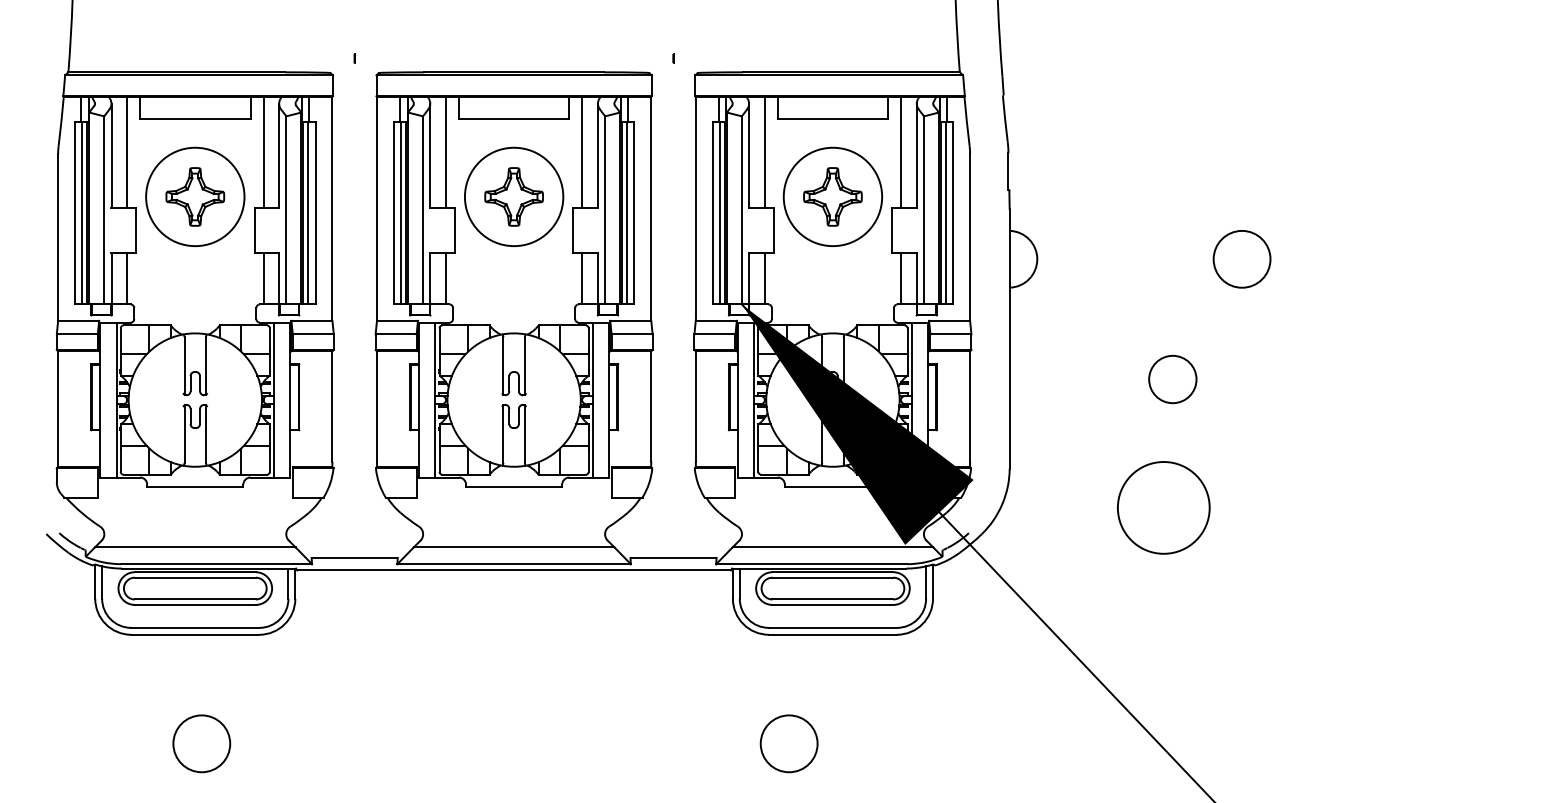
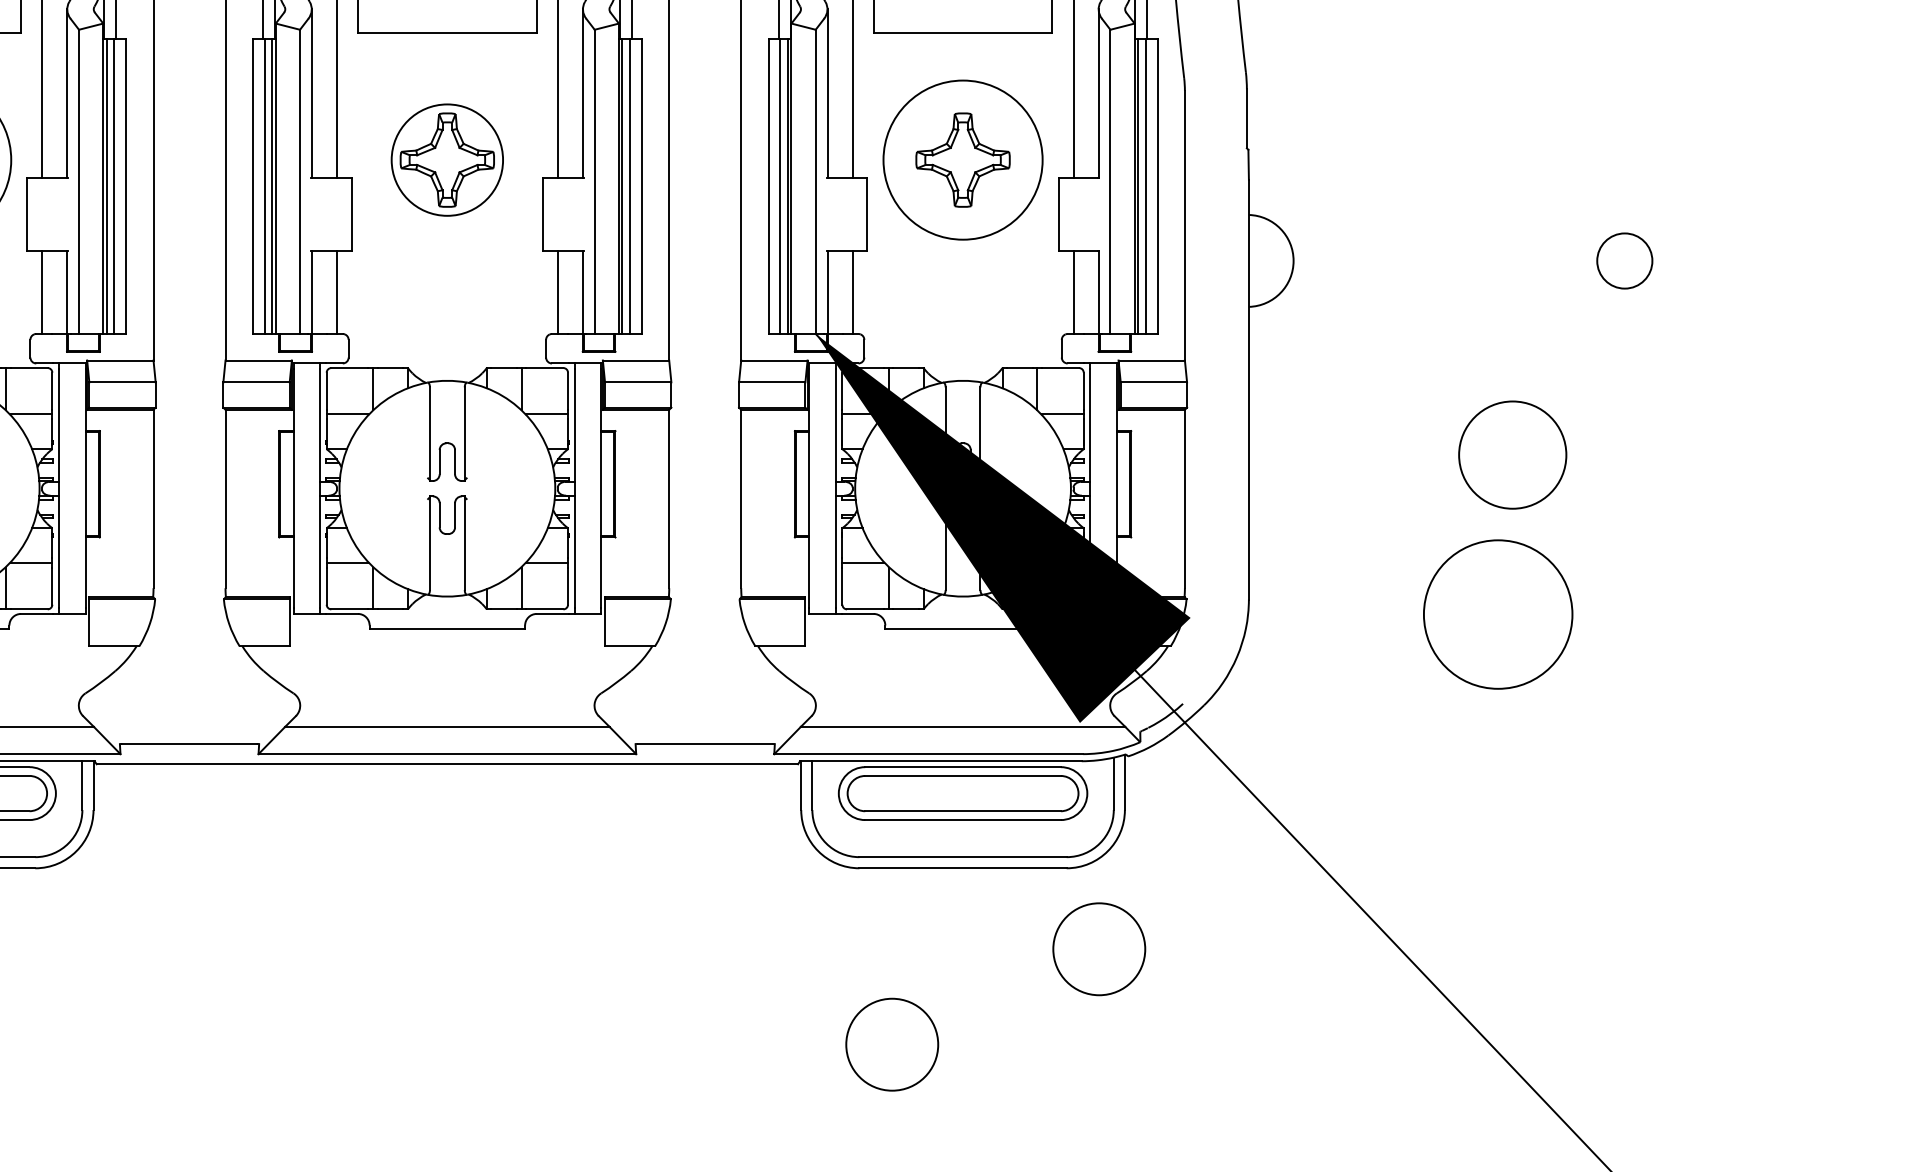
circle: (513, 196) -> (446, 159), size x0.7
circle: (1241, 258) -> (1623, 259), size x0.6
circle: (1172, 379) -> (1512, 455), size x1.4
circle: (1163, 507) -> (1497, 613), moved
circle: (916, 684) -> (1098, 948), added

